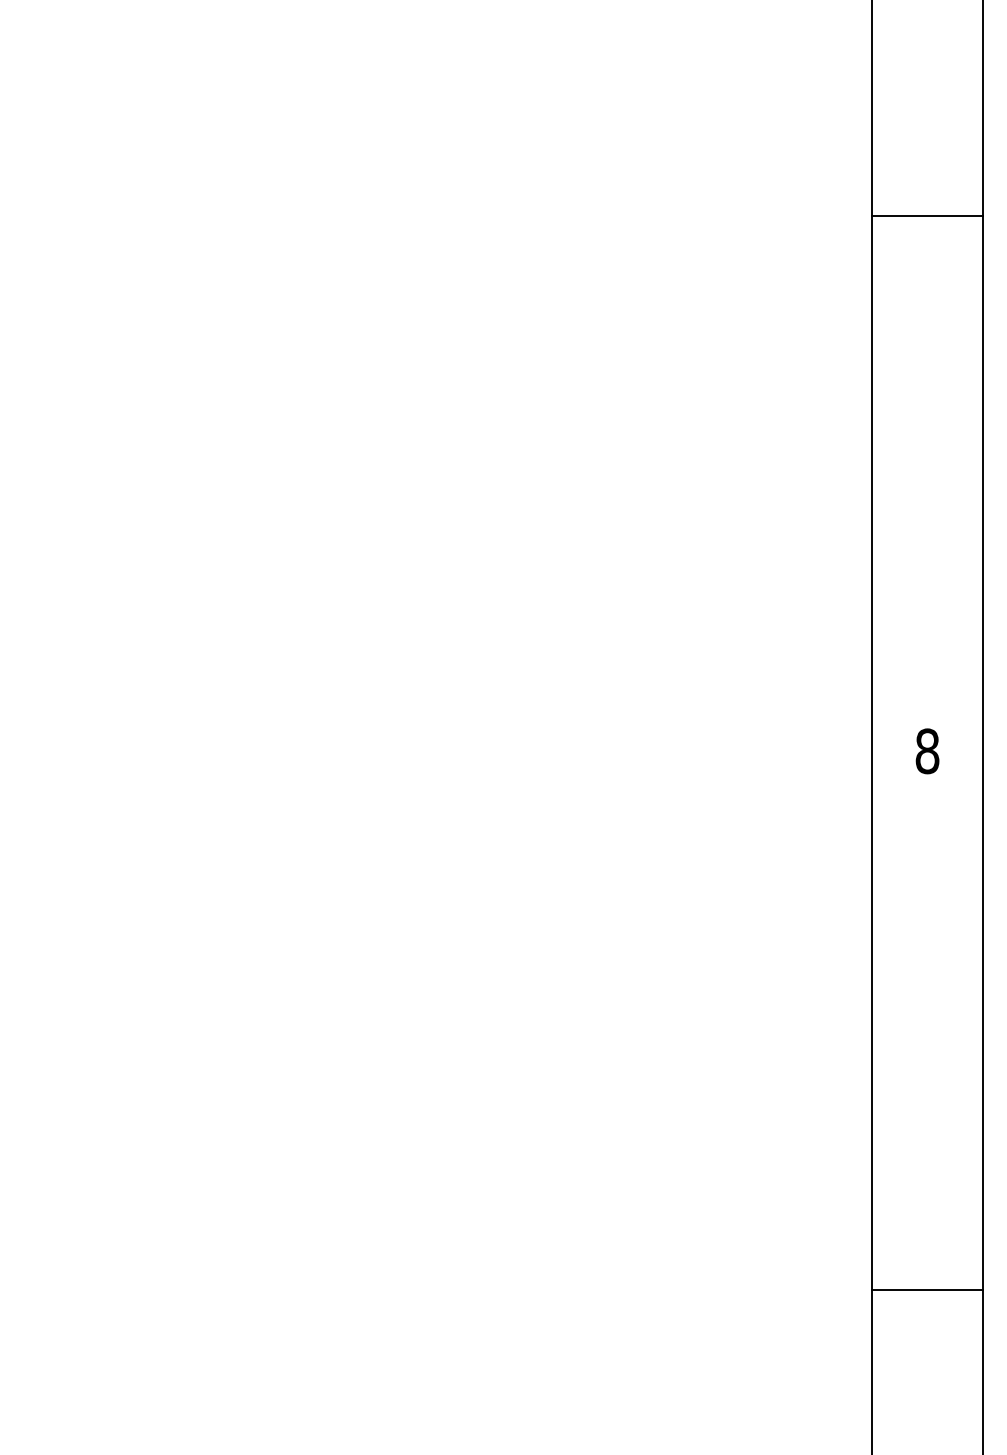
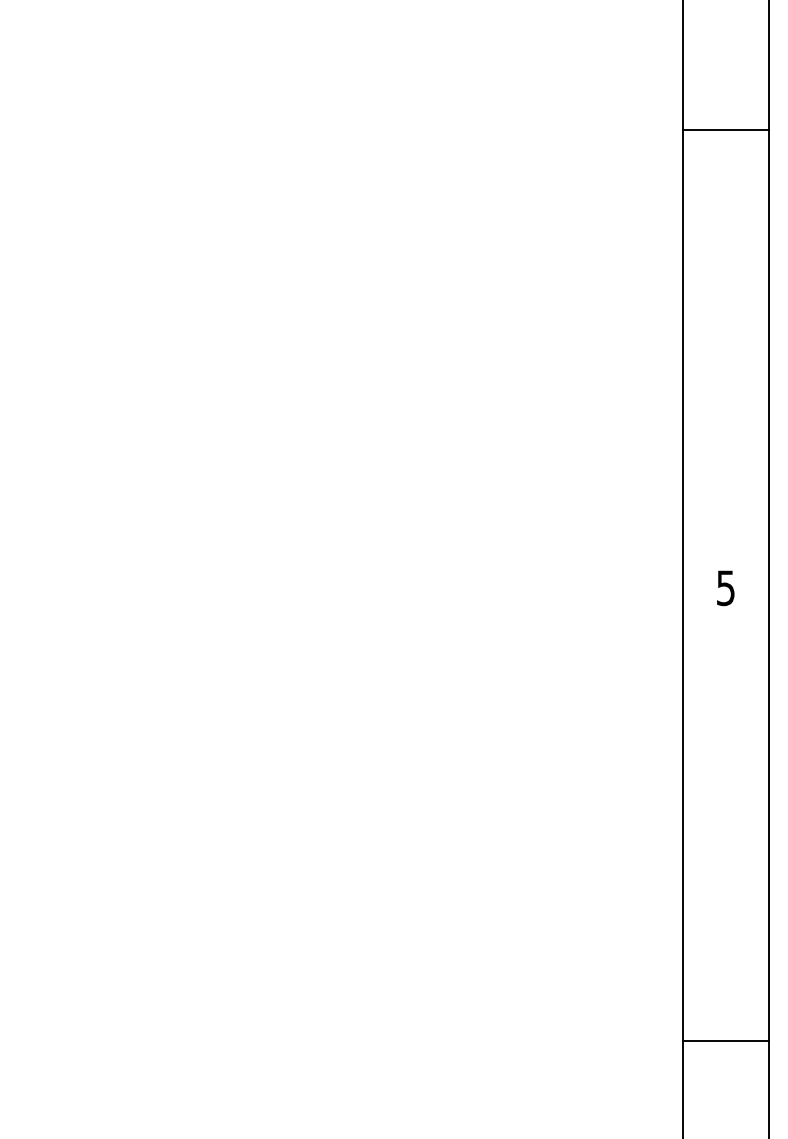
line: (926, 215) -> (725, 129), moved
text: (926, 751) -> (725, 588), 8 -> 5
line: (926, 1290) -> (725, 1041), moved

